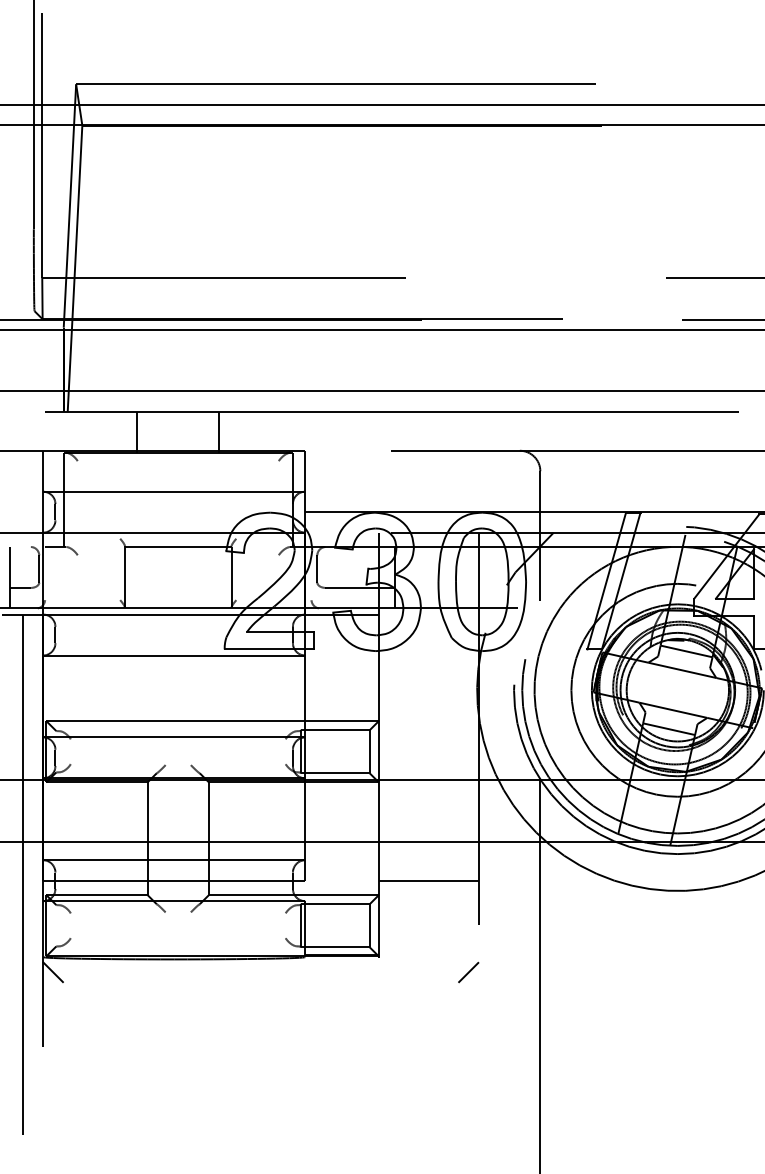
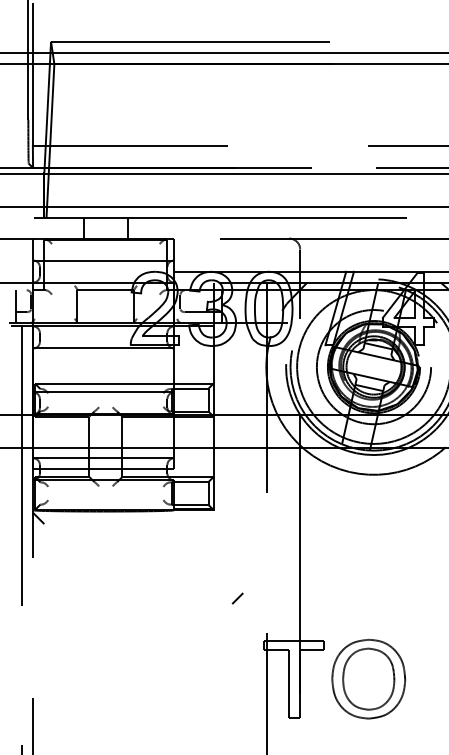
line: (429, 881) -> (240, 469), removed
line: (468, 972) -> (237, 598), moved

